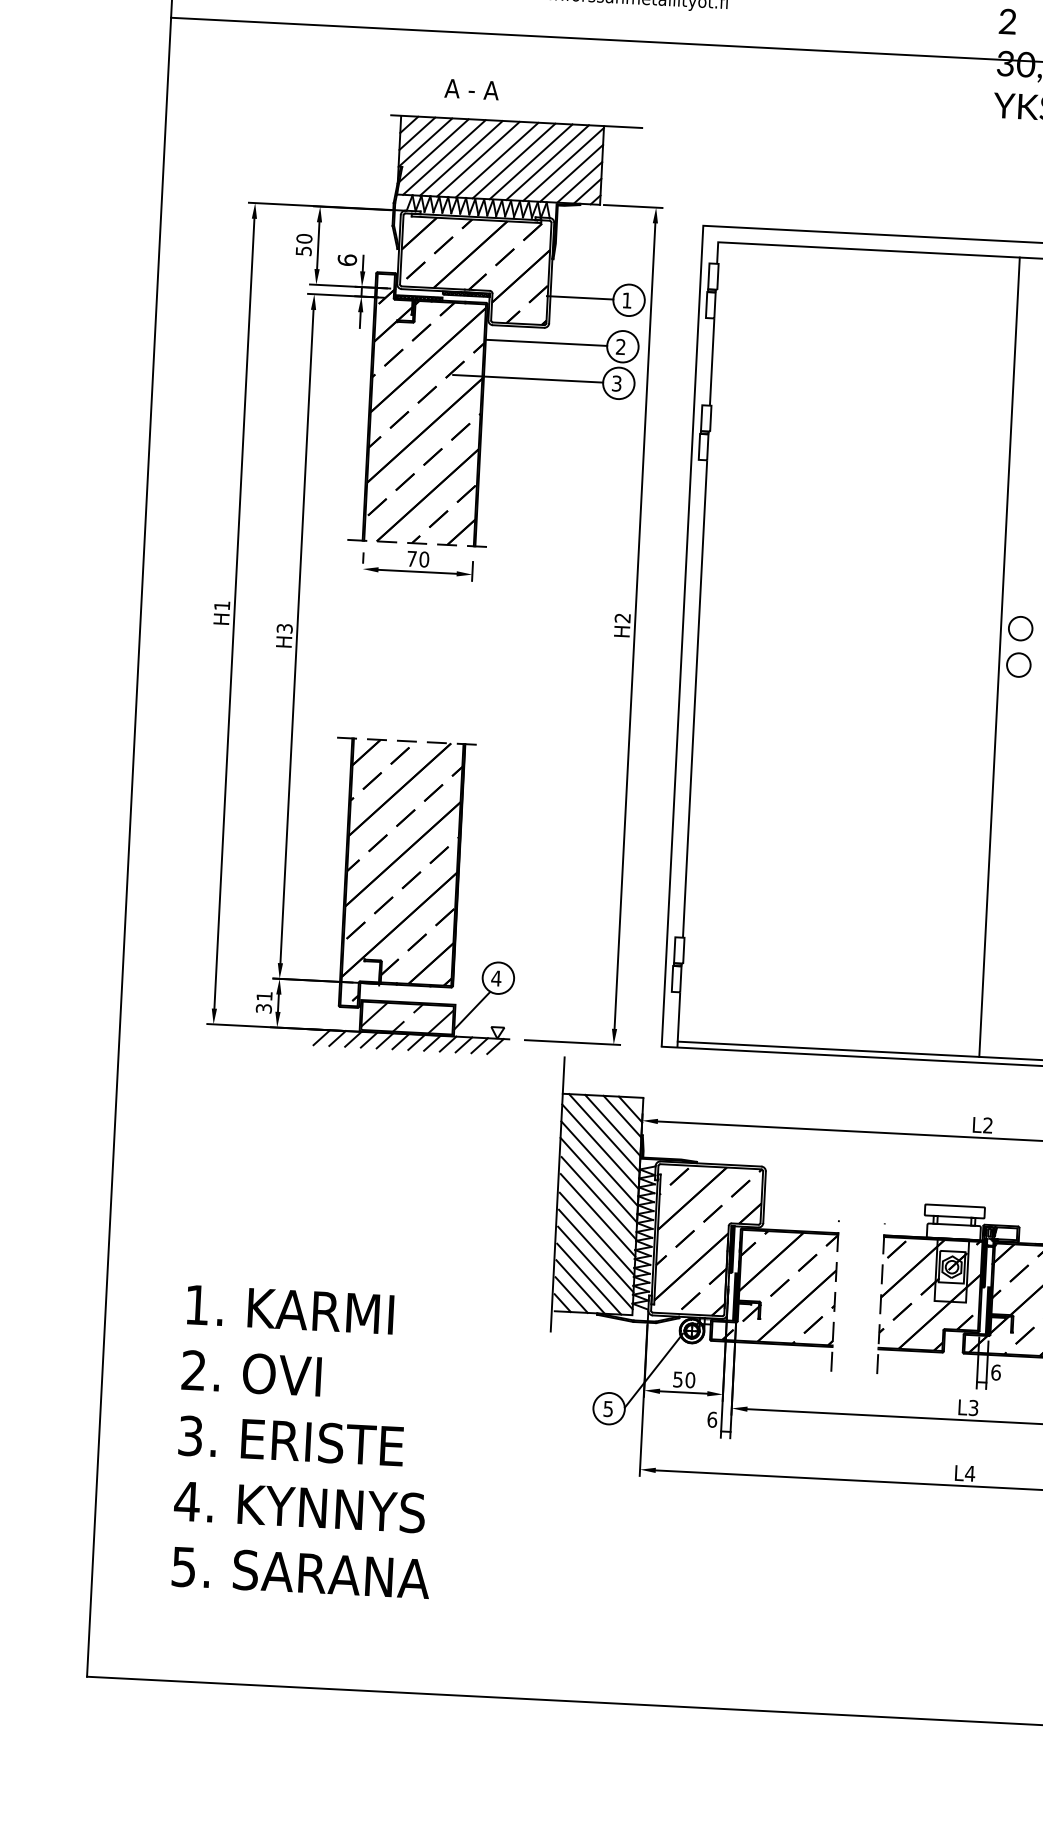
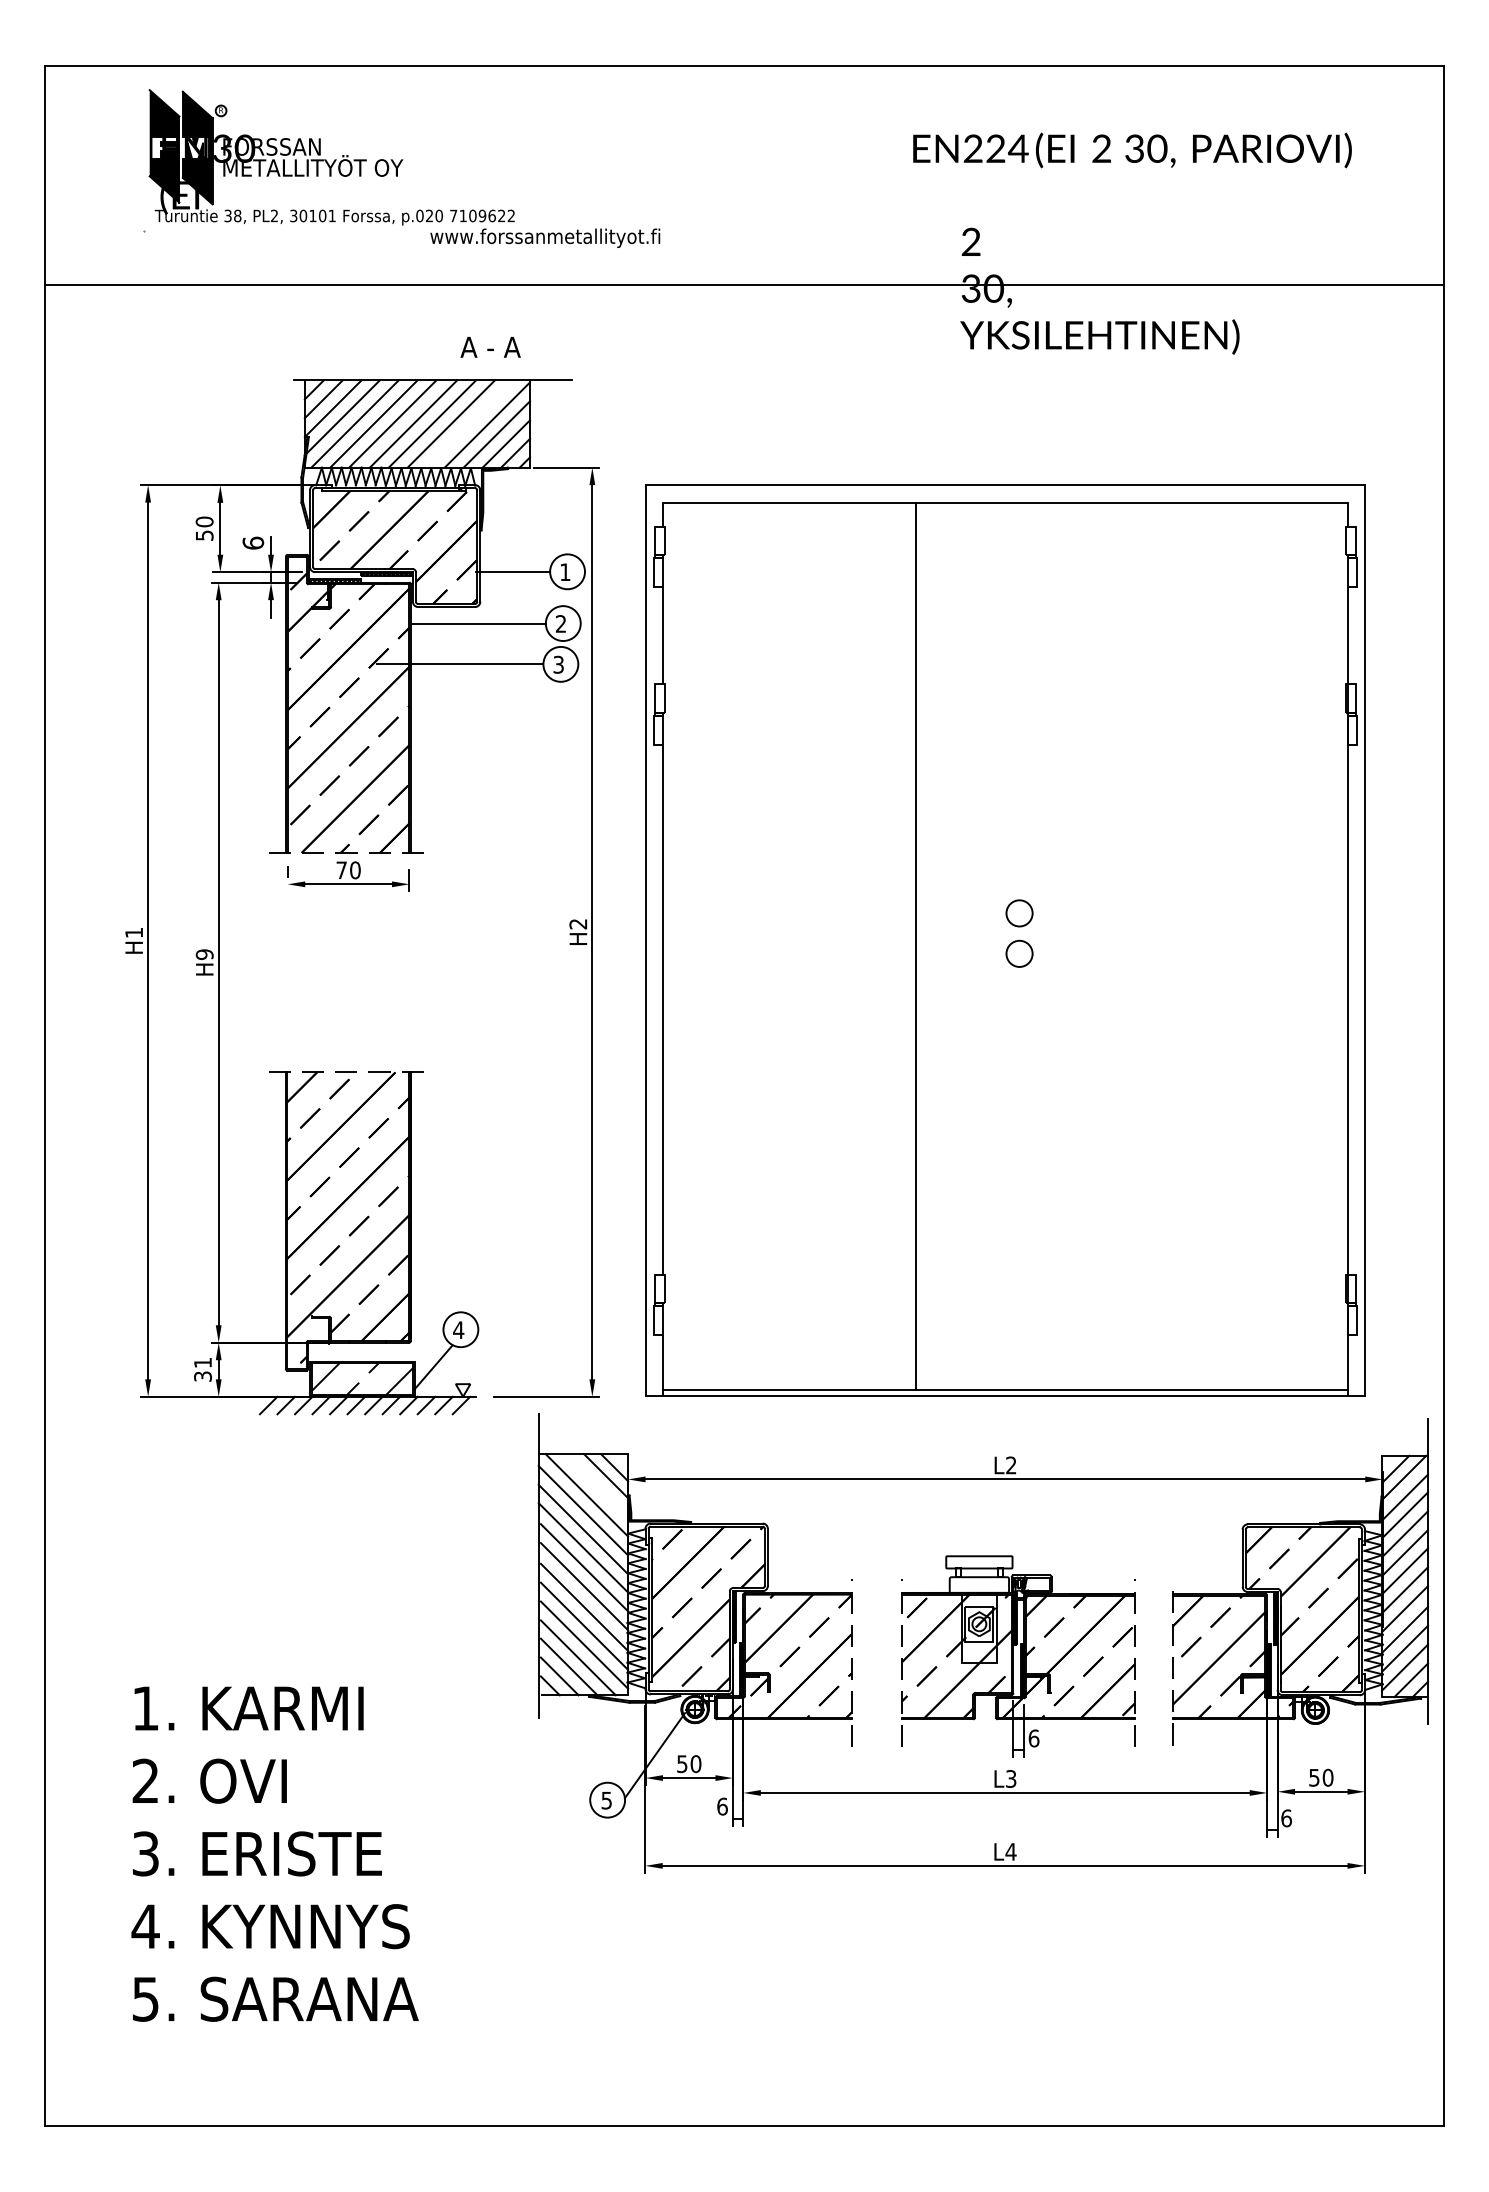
text: (471, 88) -> (490, 346), moved
line: (547, 162) -> (469, 423), removed
text: (284, 628) -> (204, 954), H3 -> H9
line: (999, 656) -> (915, 945), moved
line: (612, 1125) -> (595, 1486), removed

